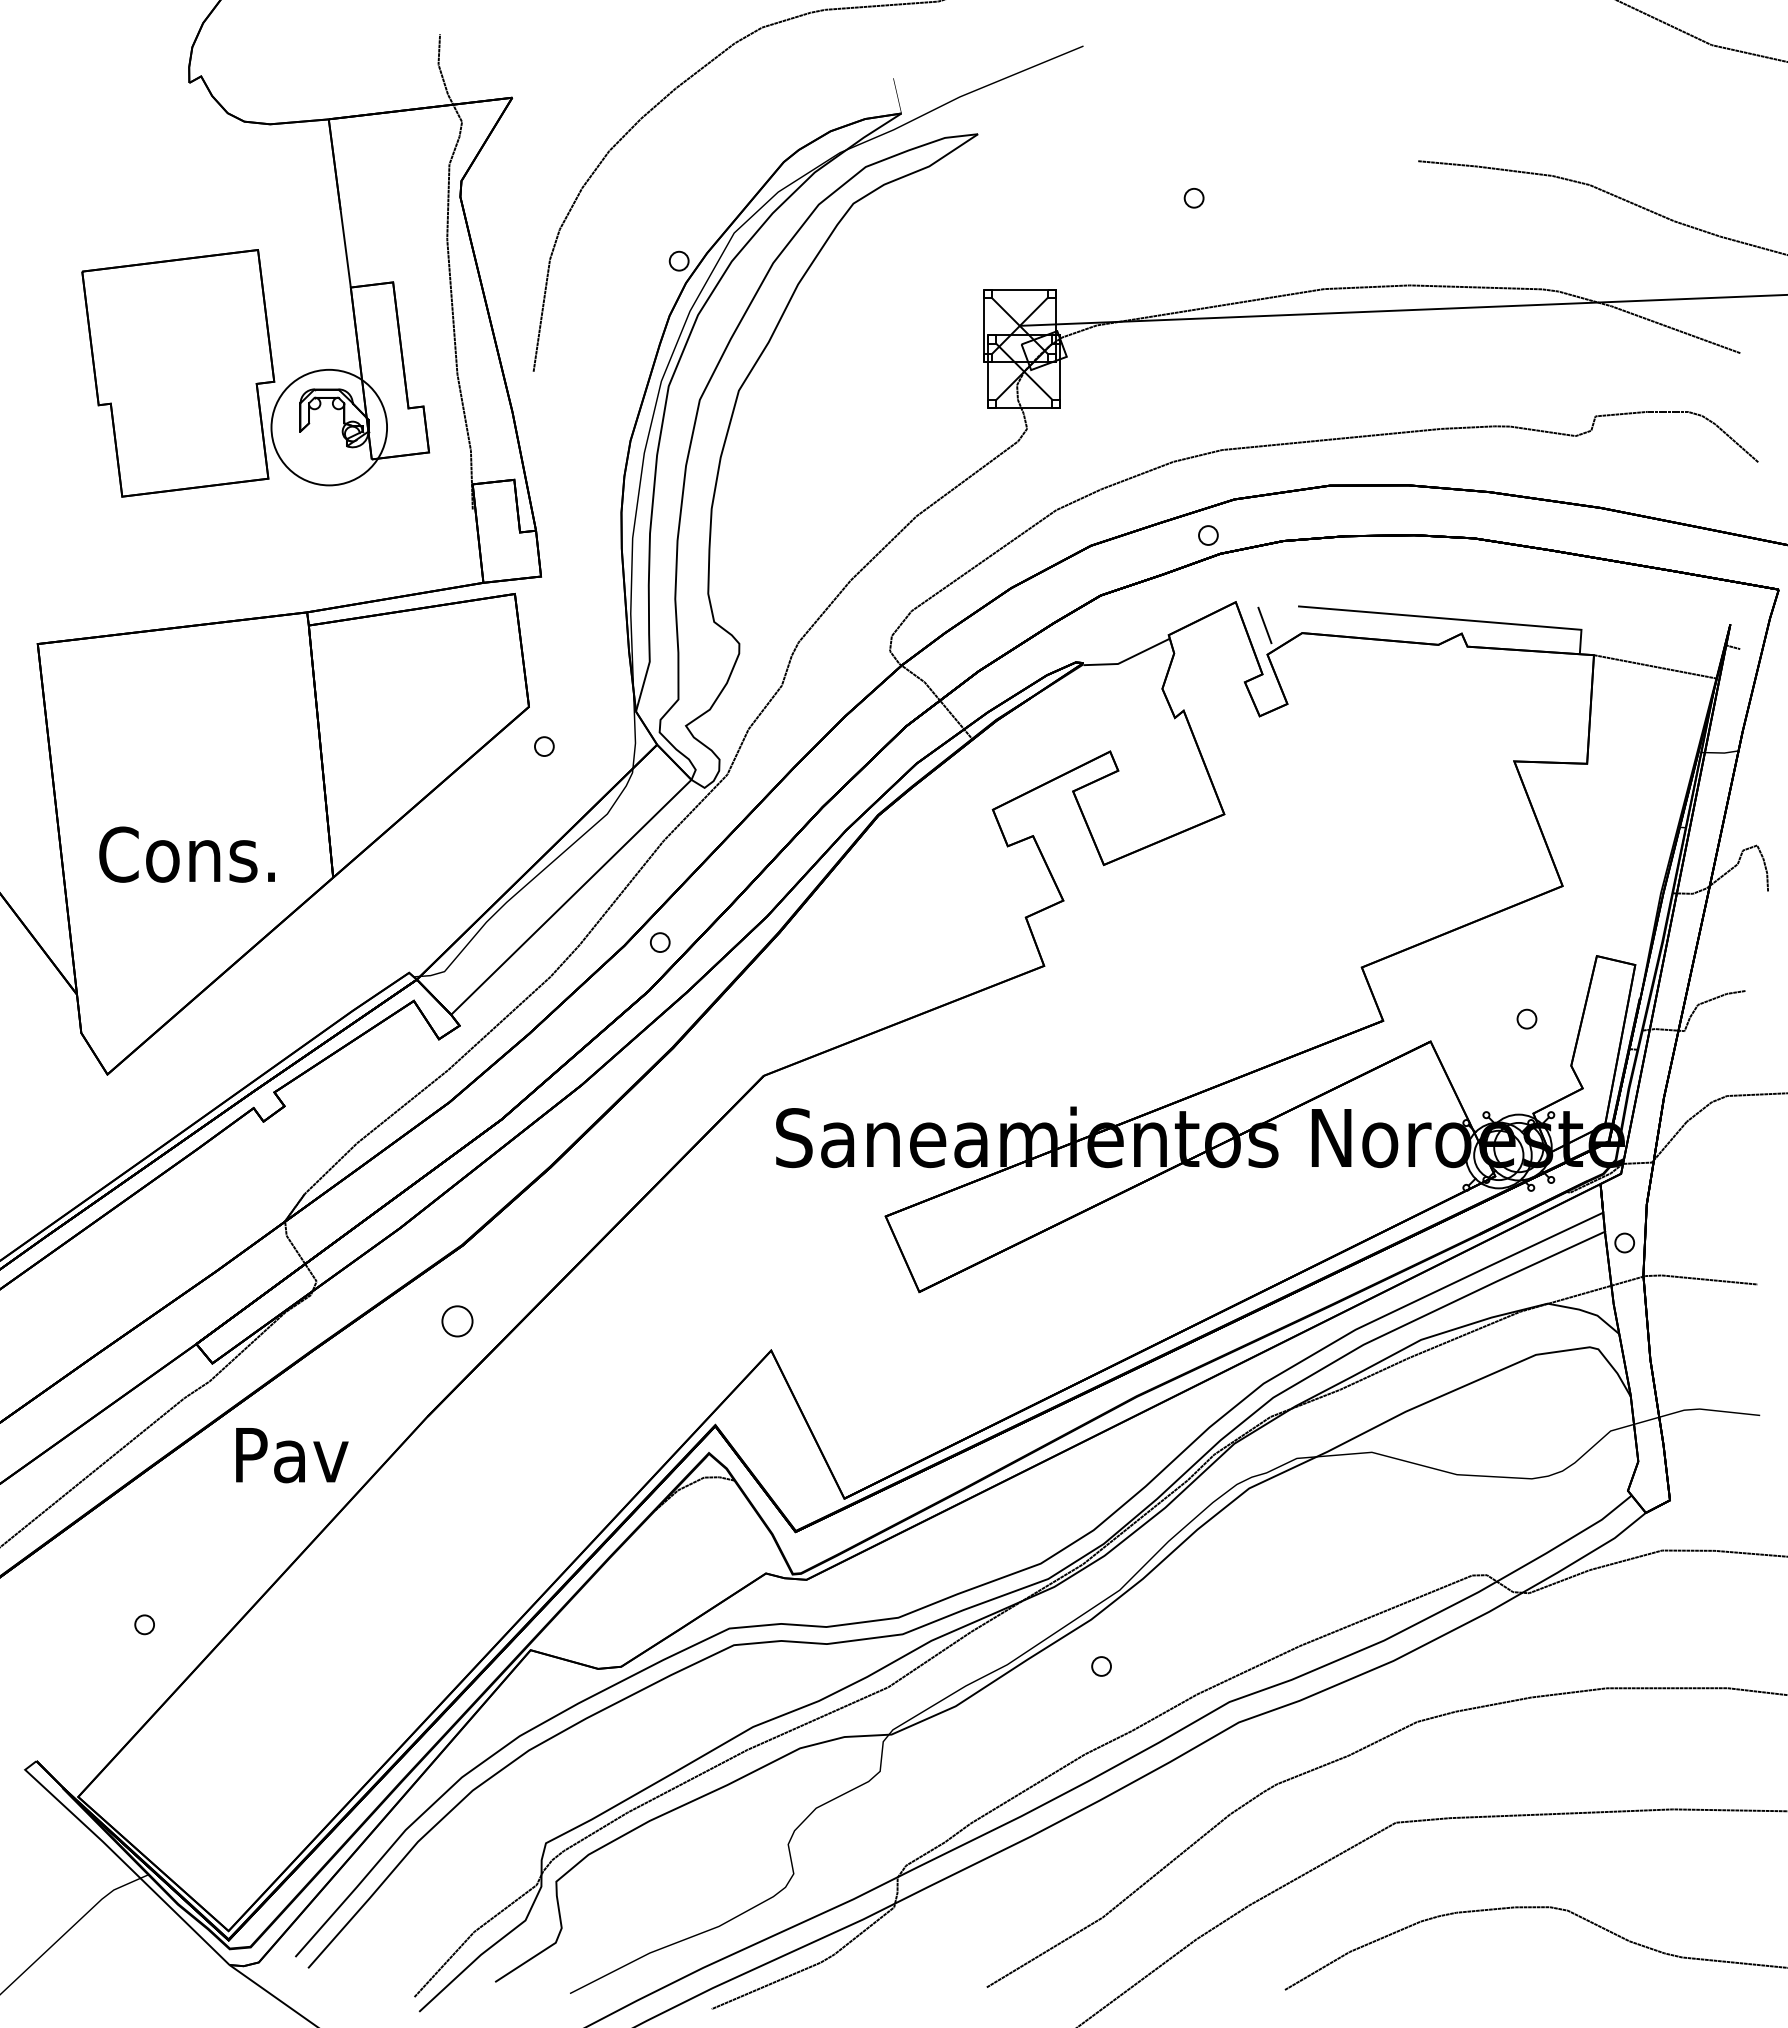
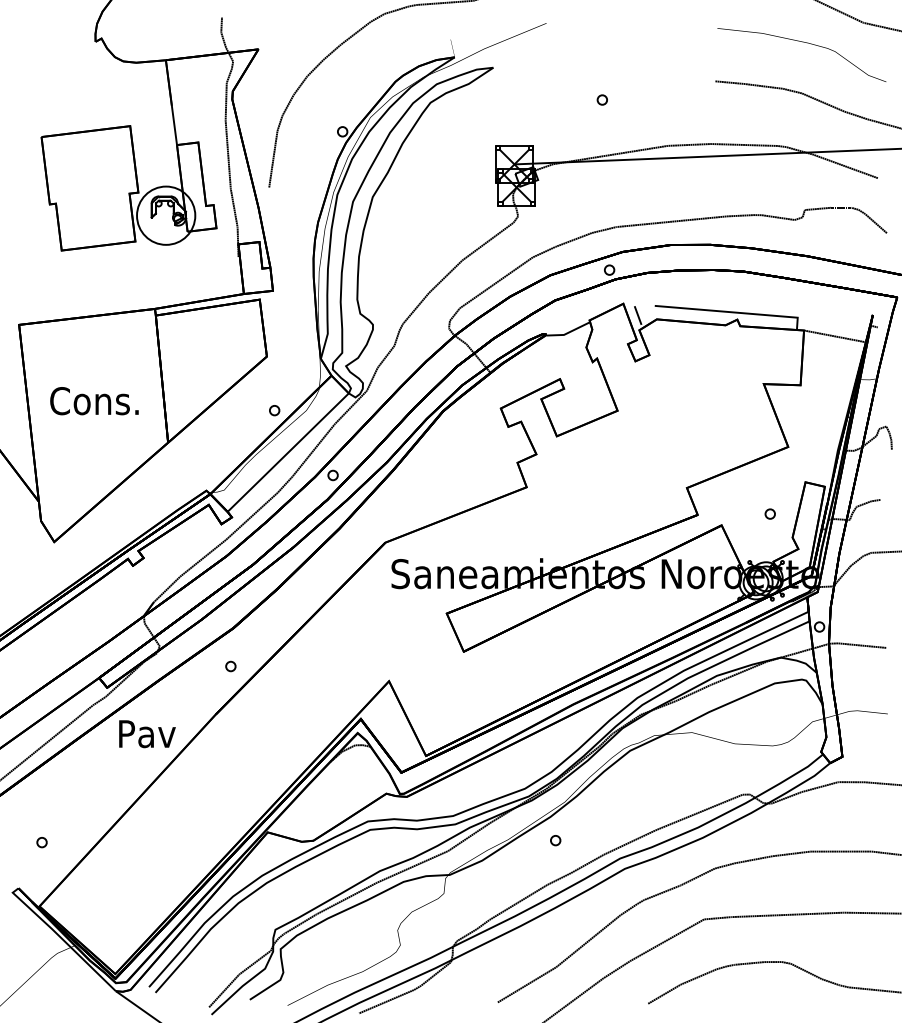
curve: (1590, 84) -> (802, 42), added
part: (544, 746) -> (274, 410), moved
text: (187, 855) -> (94, 401), moved
part: (456, 1321) -> (230, 666), size x0.62
part: (143, 1624) -> (41, 842), moved

